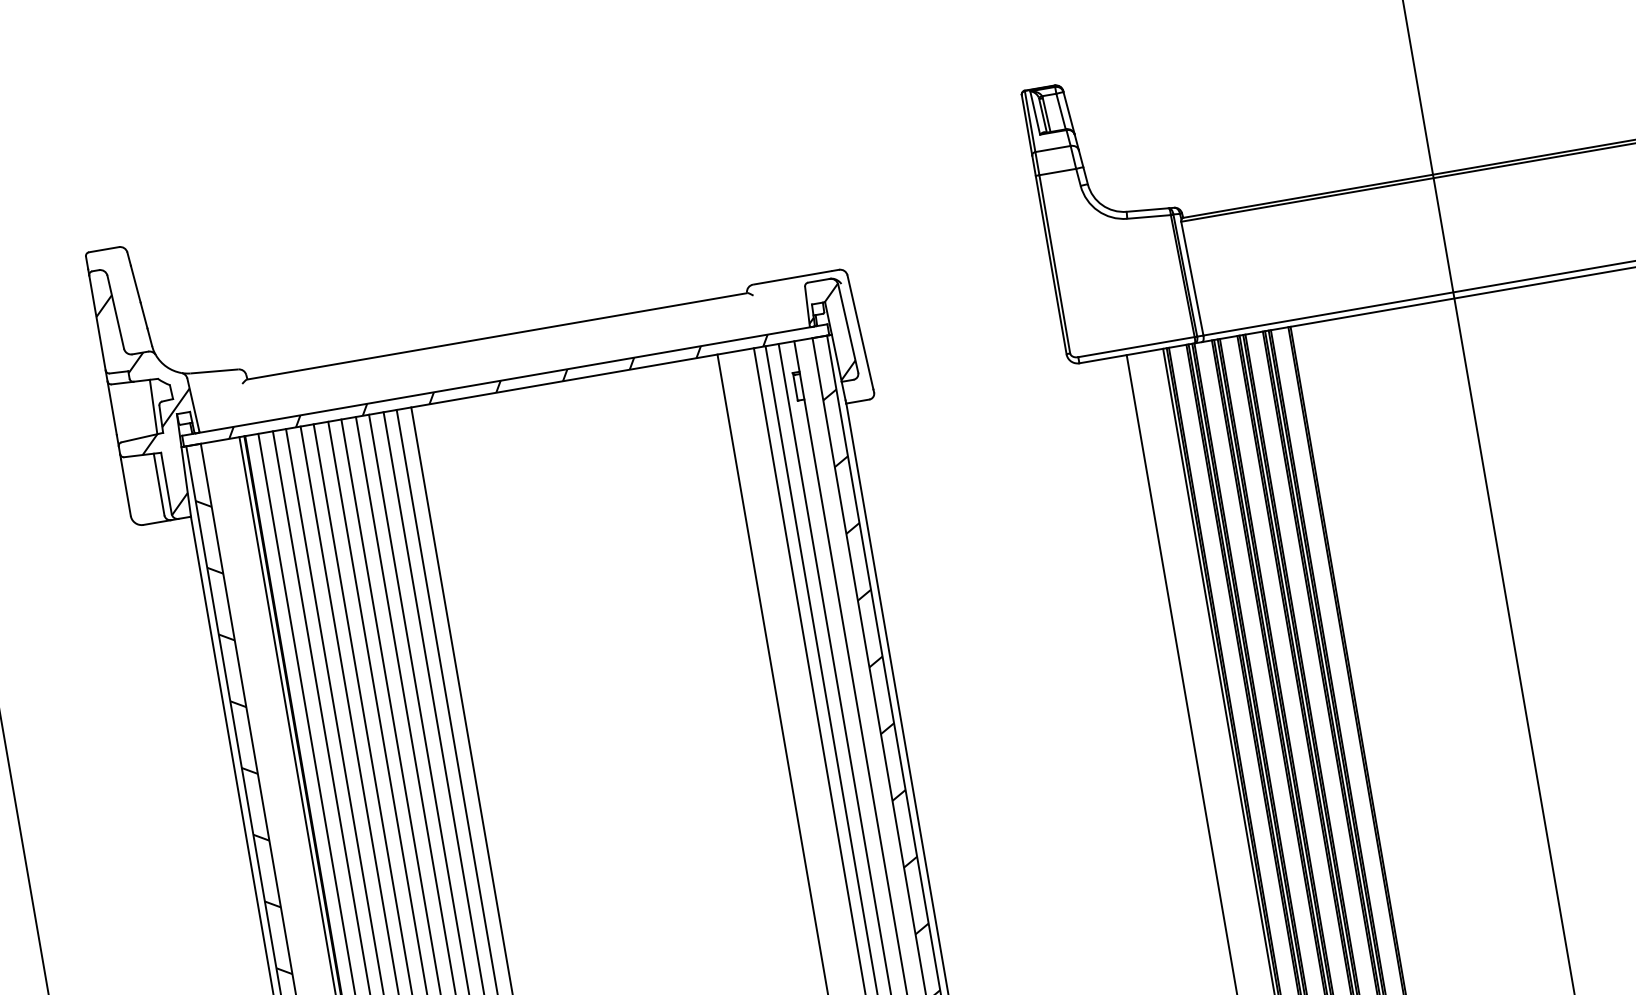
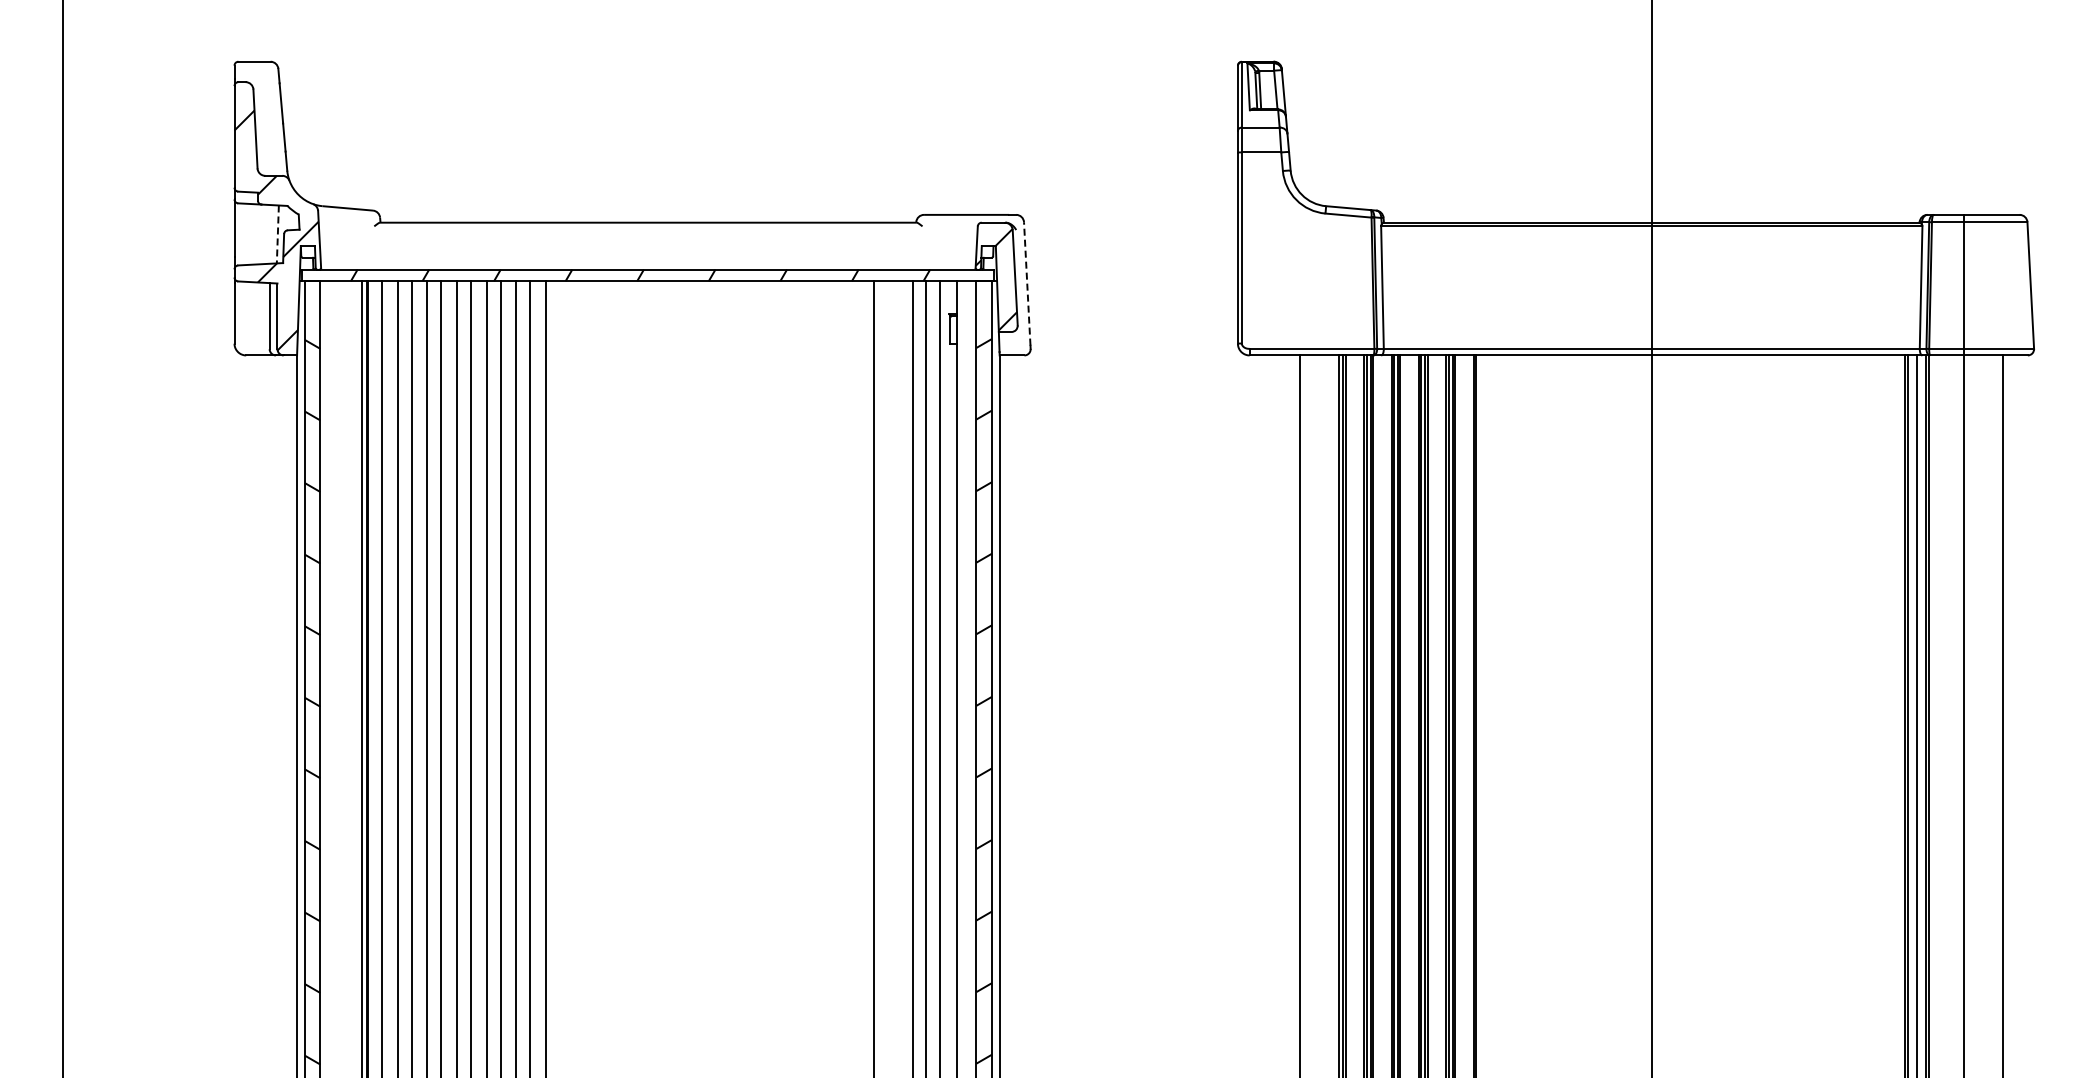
line: (860, 331) -> (1027, 283), solid -> dashed
line: (153, 407) -> (277, 234), solid -> dashed

